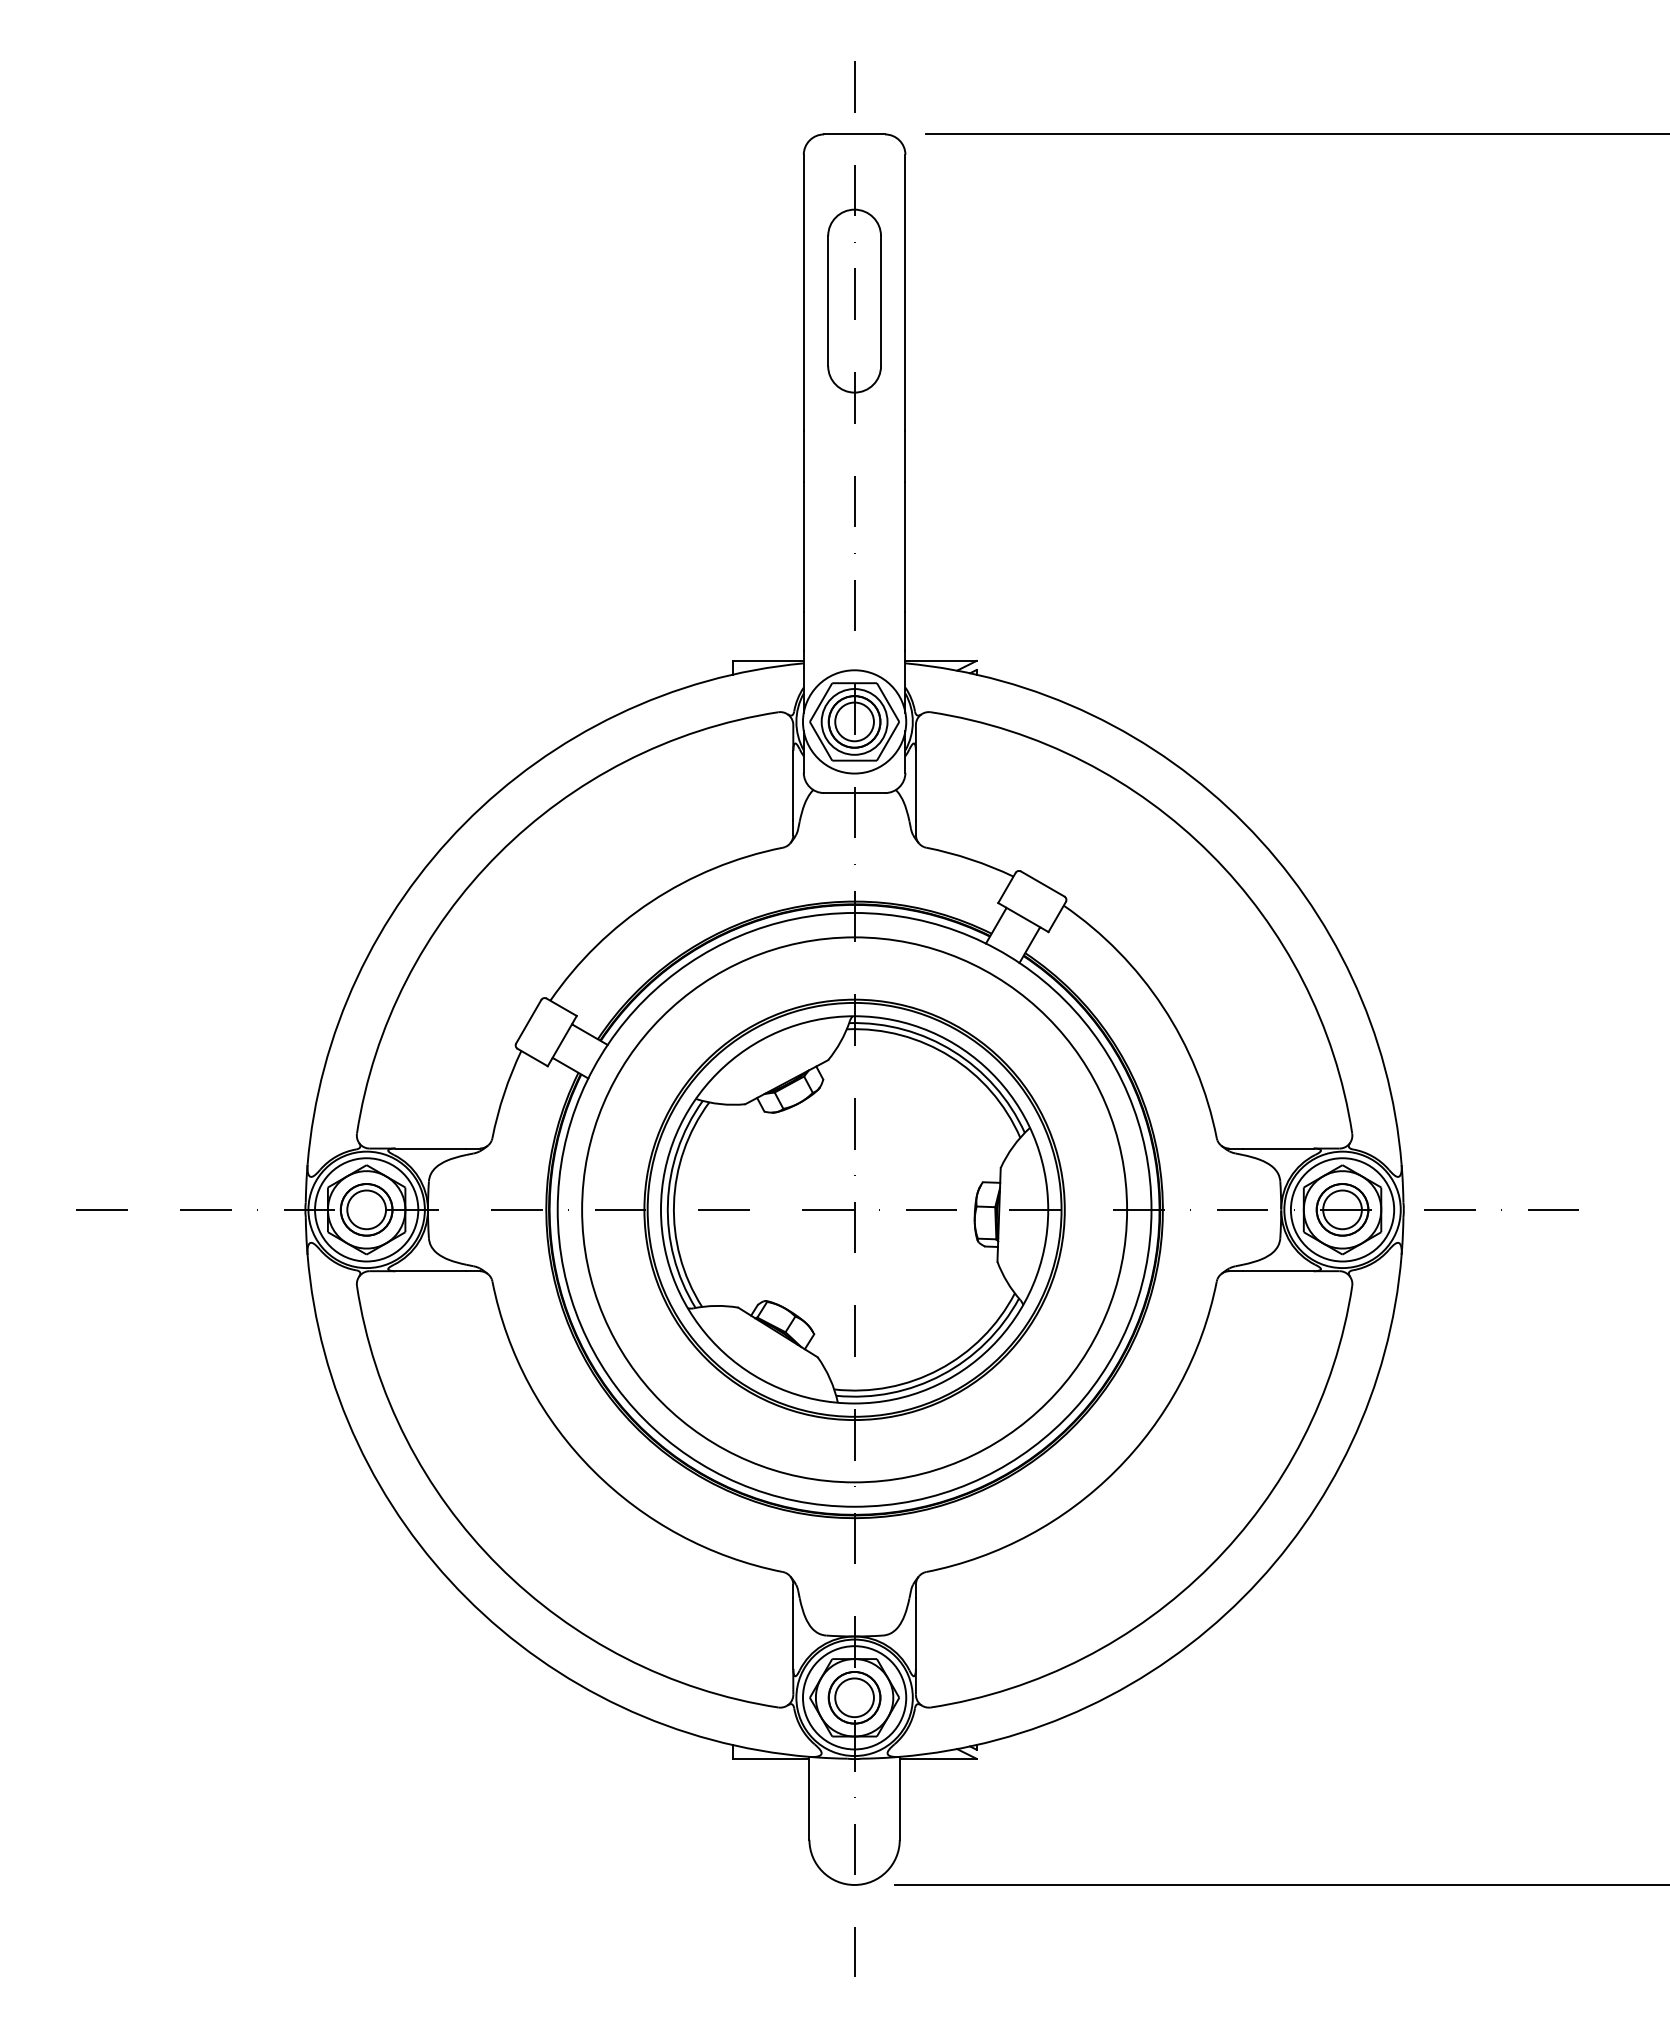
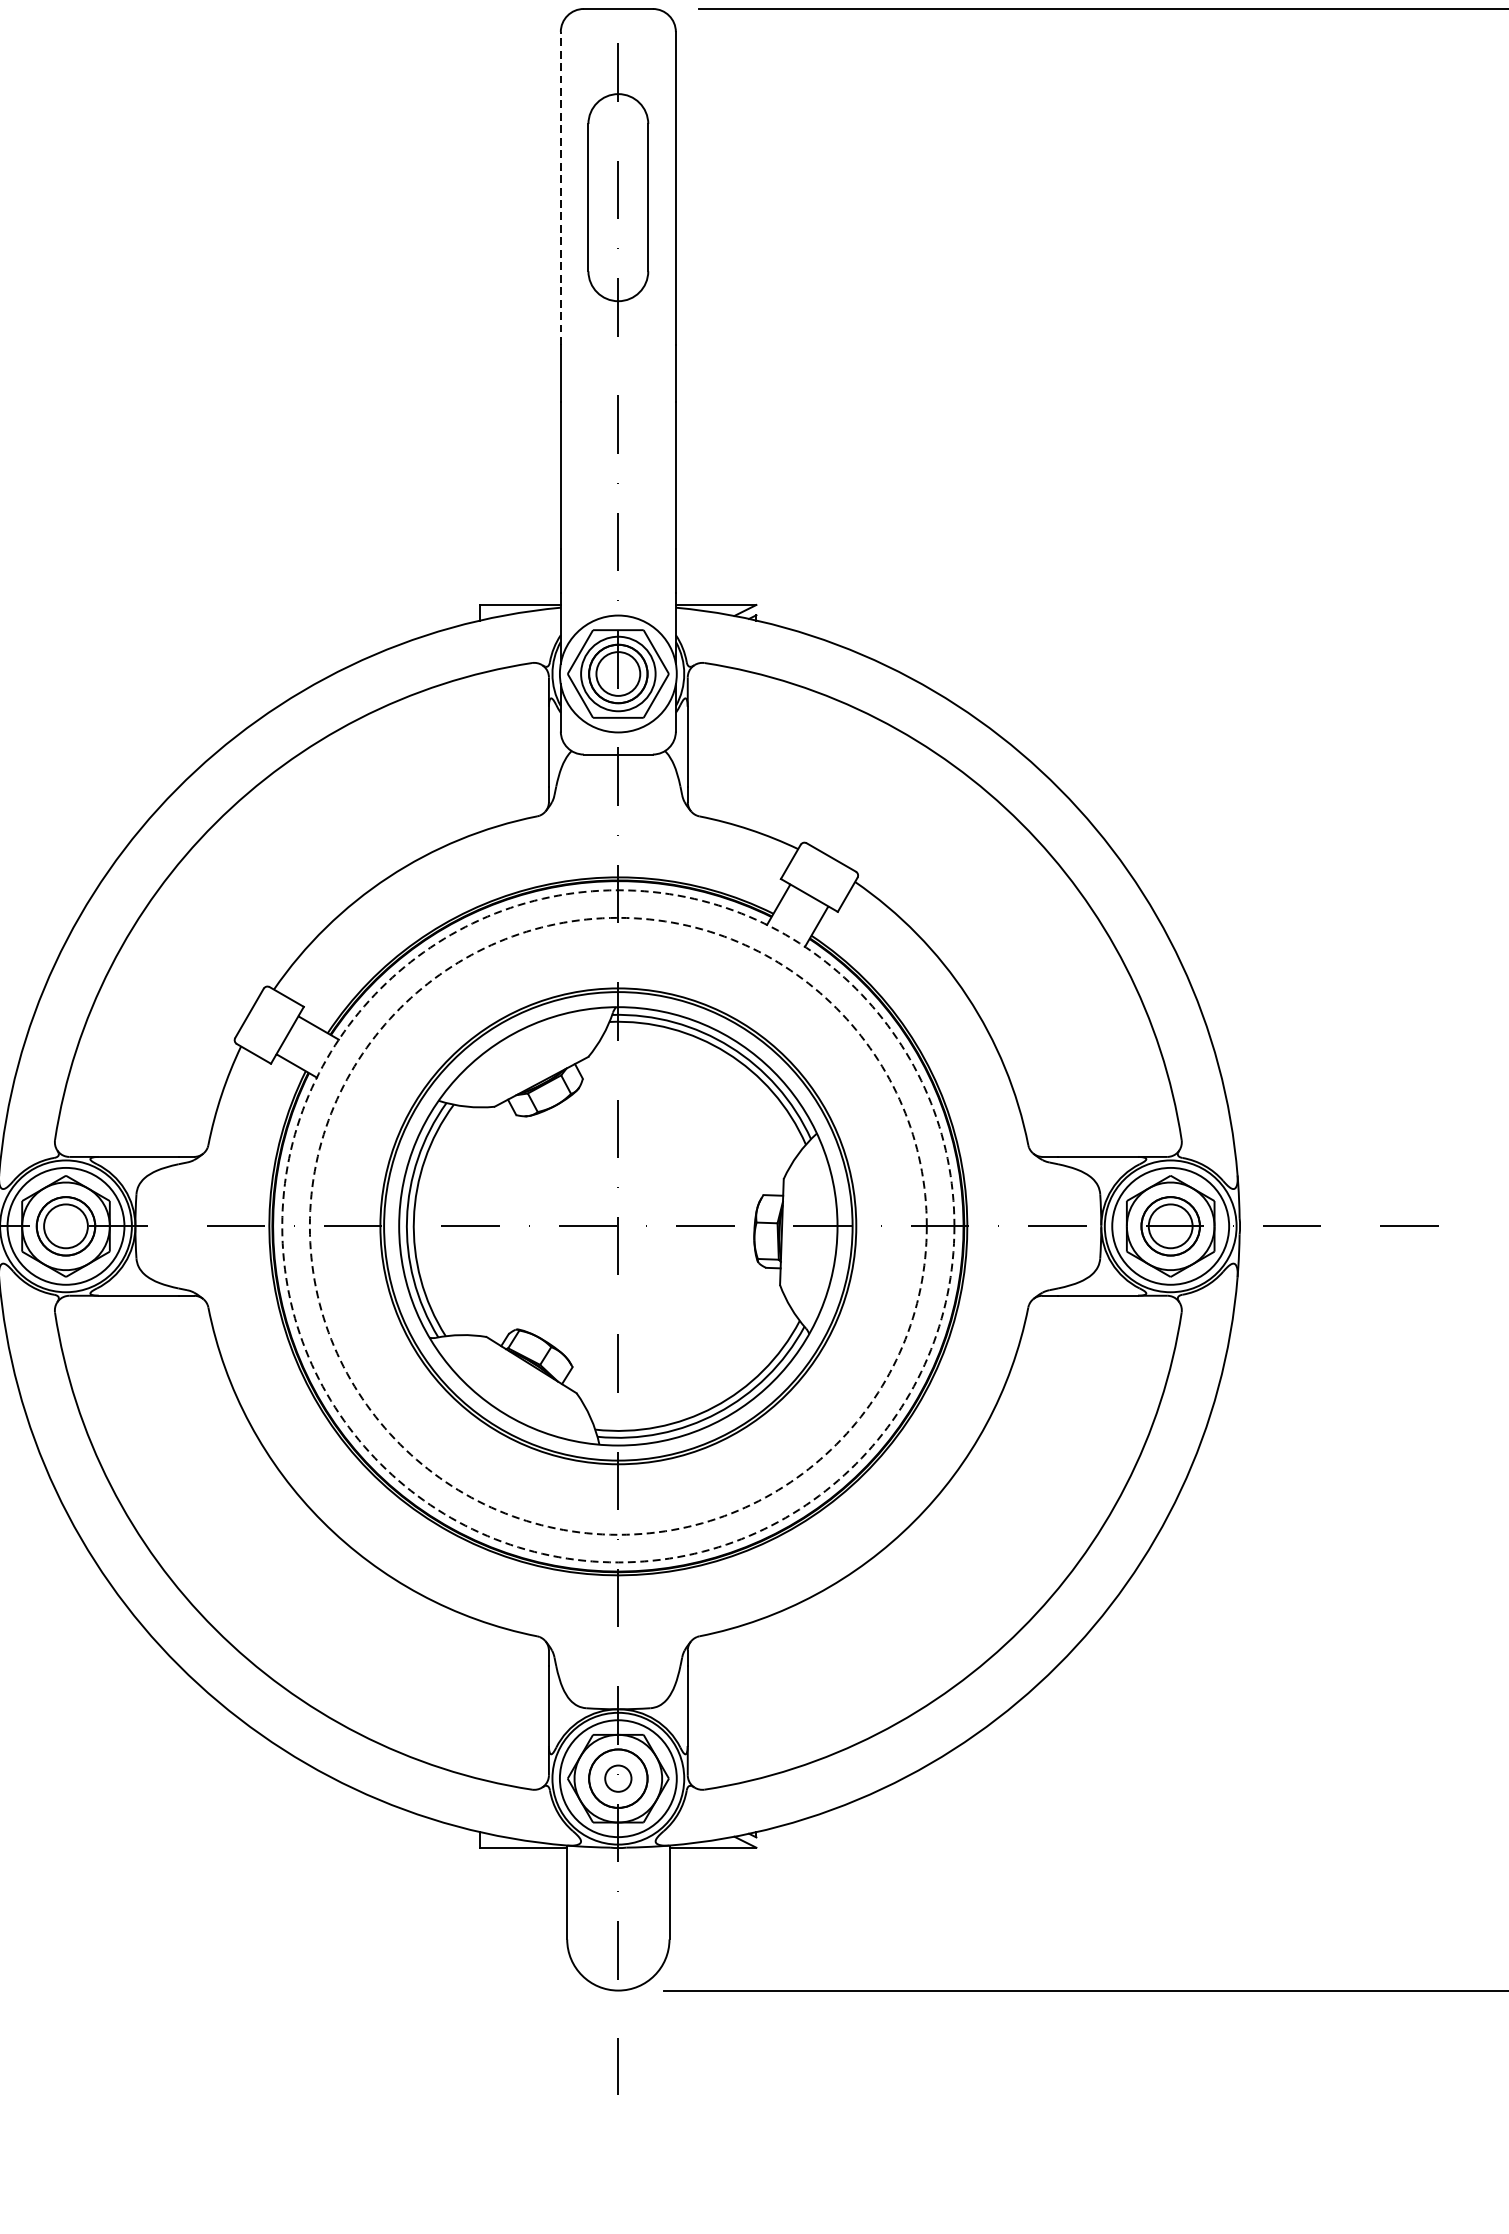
line: (803, 292) -> (560, 187), solid -> dashed
circle: (854, 1209) -> (618, 1225), solid -> dashed
circle: (854, 1209) -> (618, 1225), solid -> dashed
circle: (854, 1697) -> (618, 1778), size x0.6

